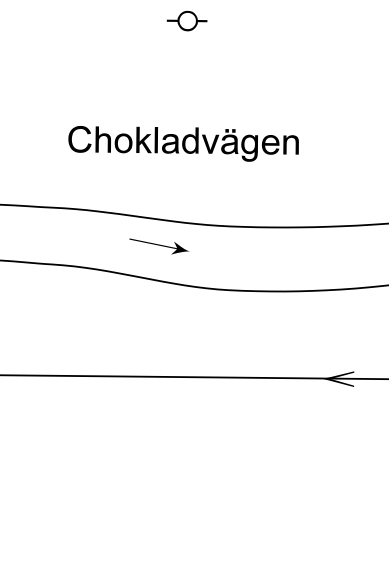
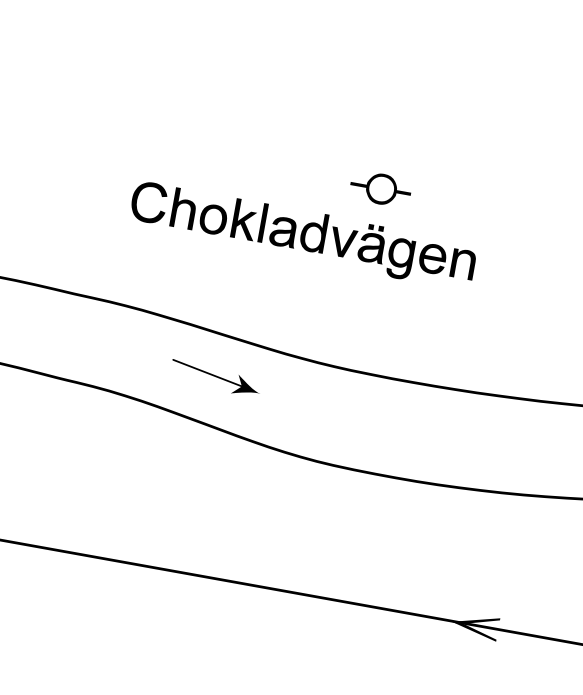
part: (186, 20) -> (379, 188), moved
part: (159, 246) -> (215, 378), moved

